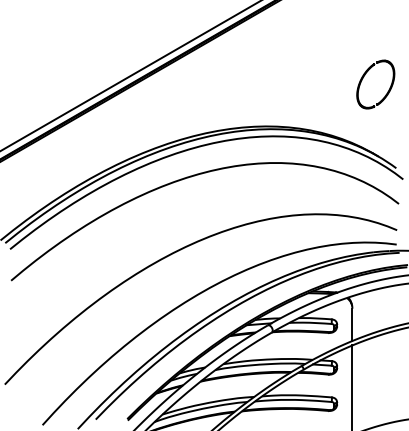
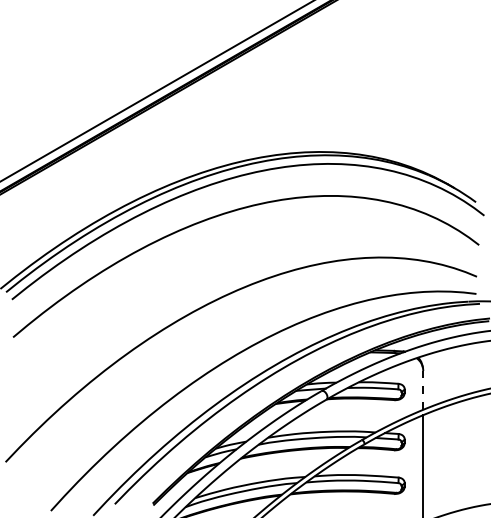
part: (363, 78) -> (436, 94), removed
line: (352, 324) -> (423, 389), solid -> dashed

